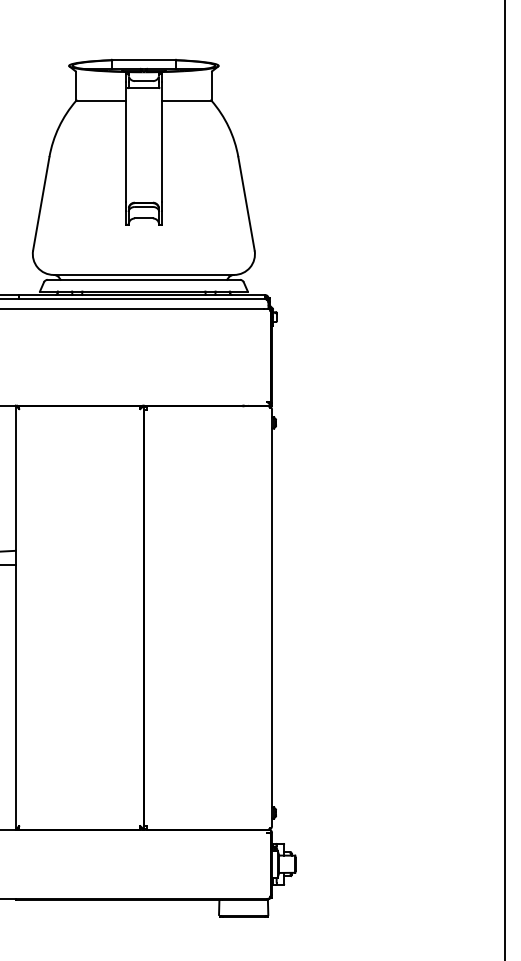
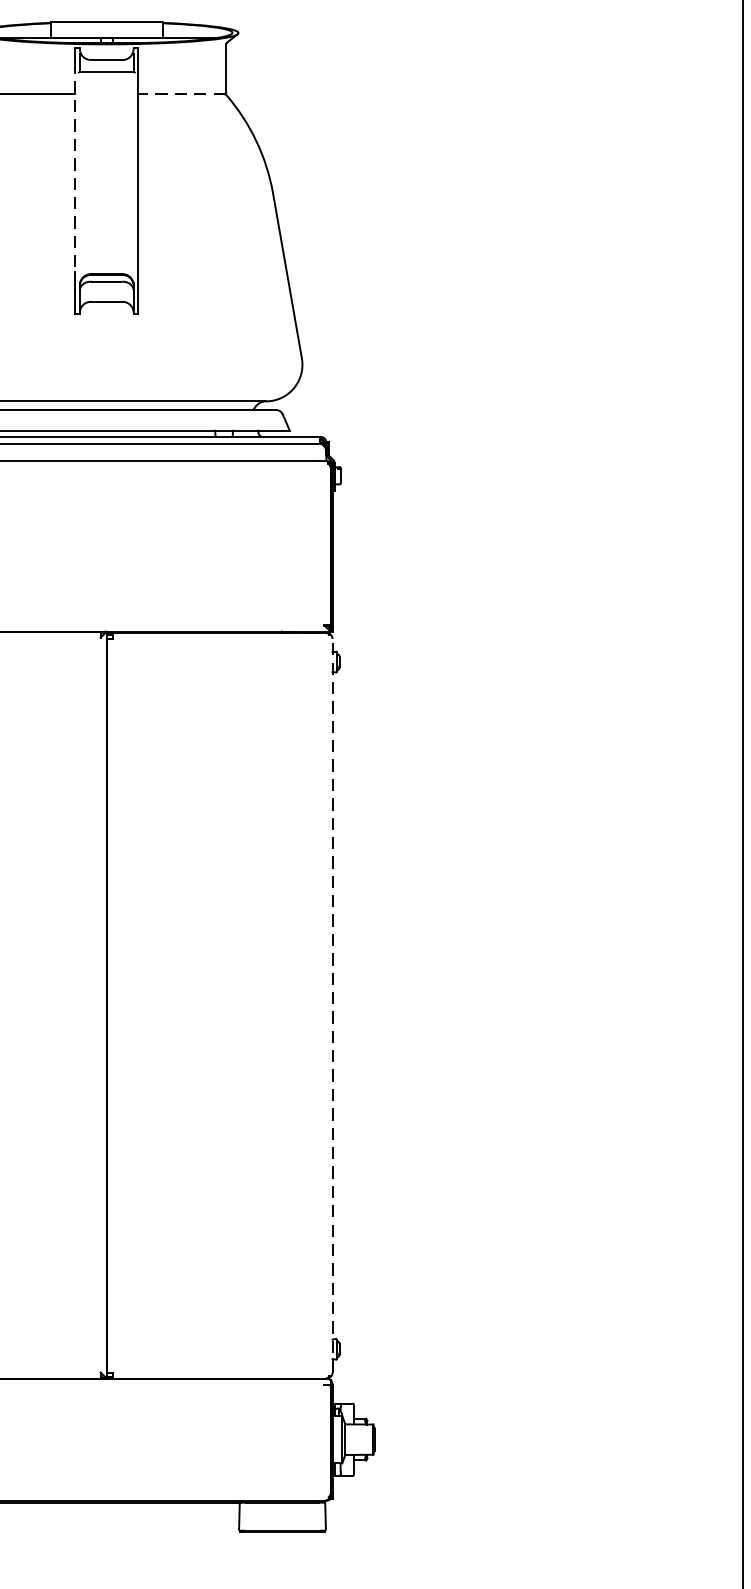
line: (186, 100) -> (181, 94), solid -> dashed
line: (125, 141) -> (74, 166), solid -> dashed
line: (272, 617) -> (333, 1004), solid -> dashed

